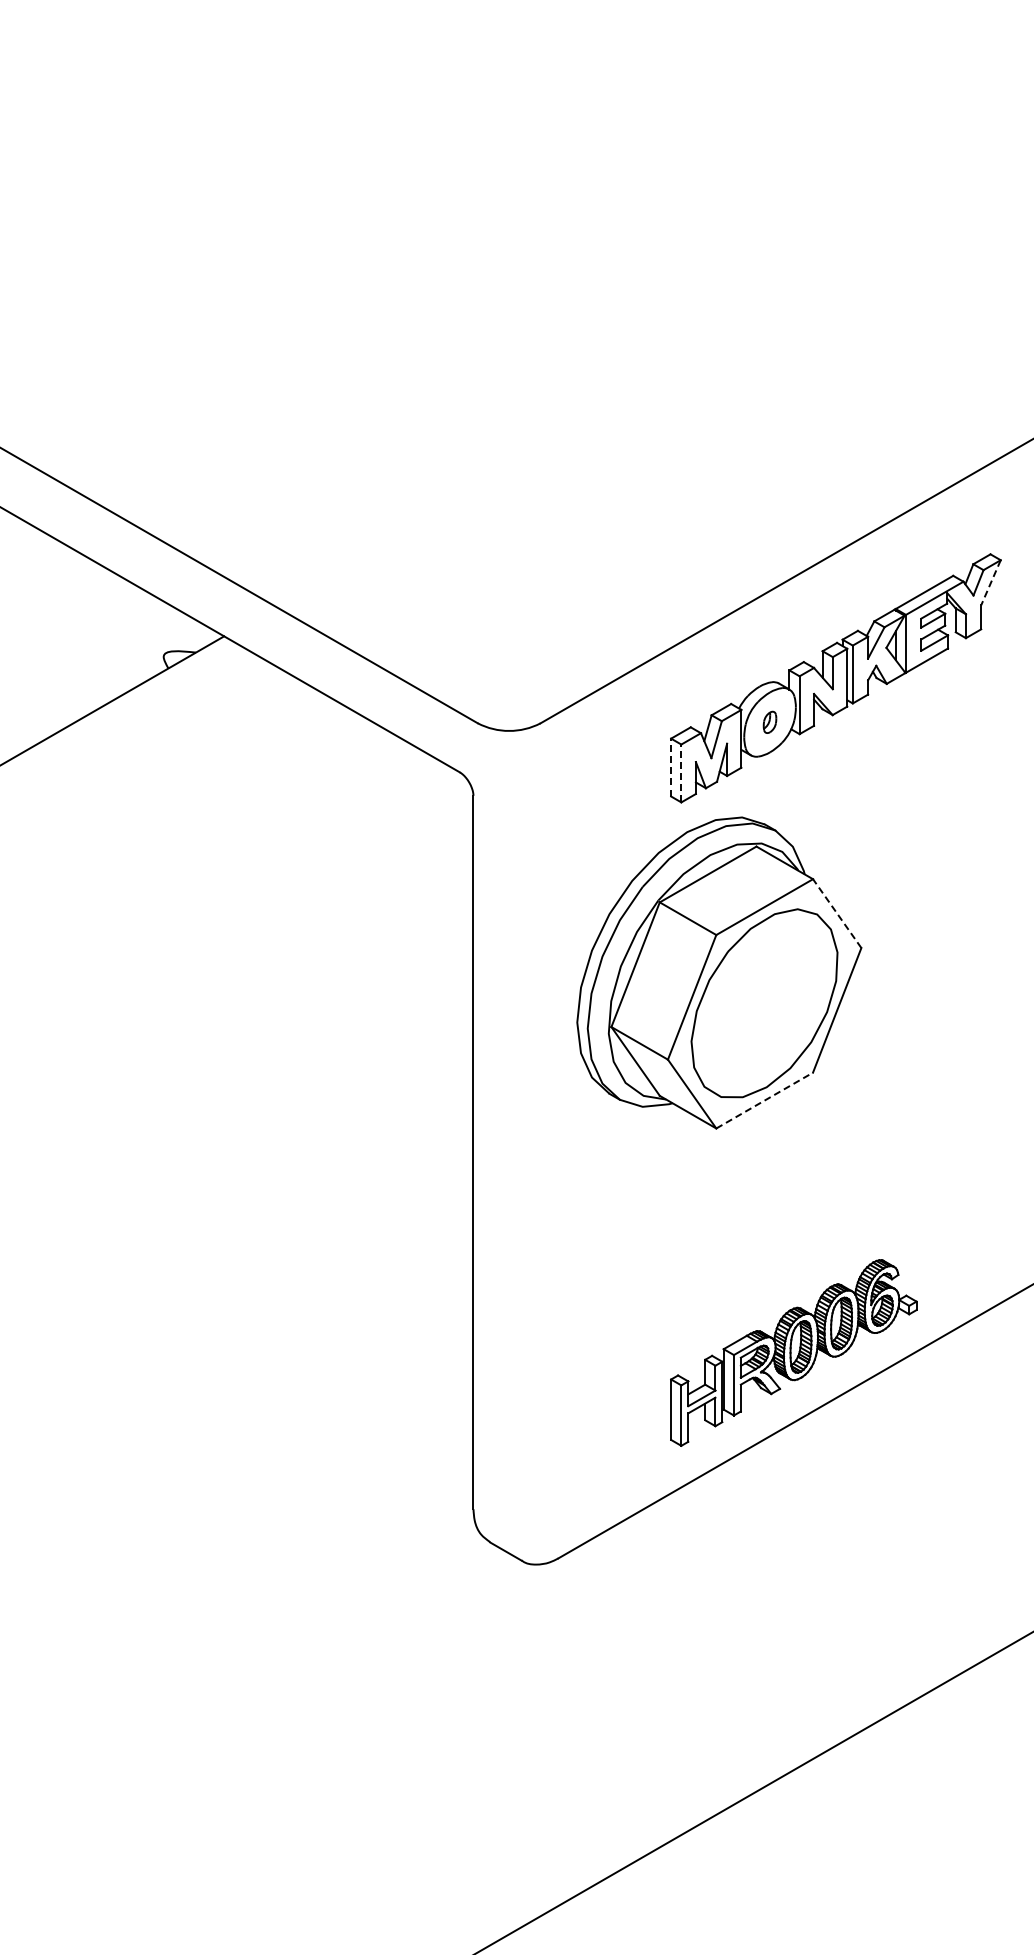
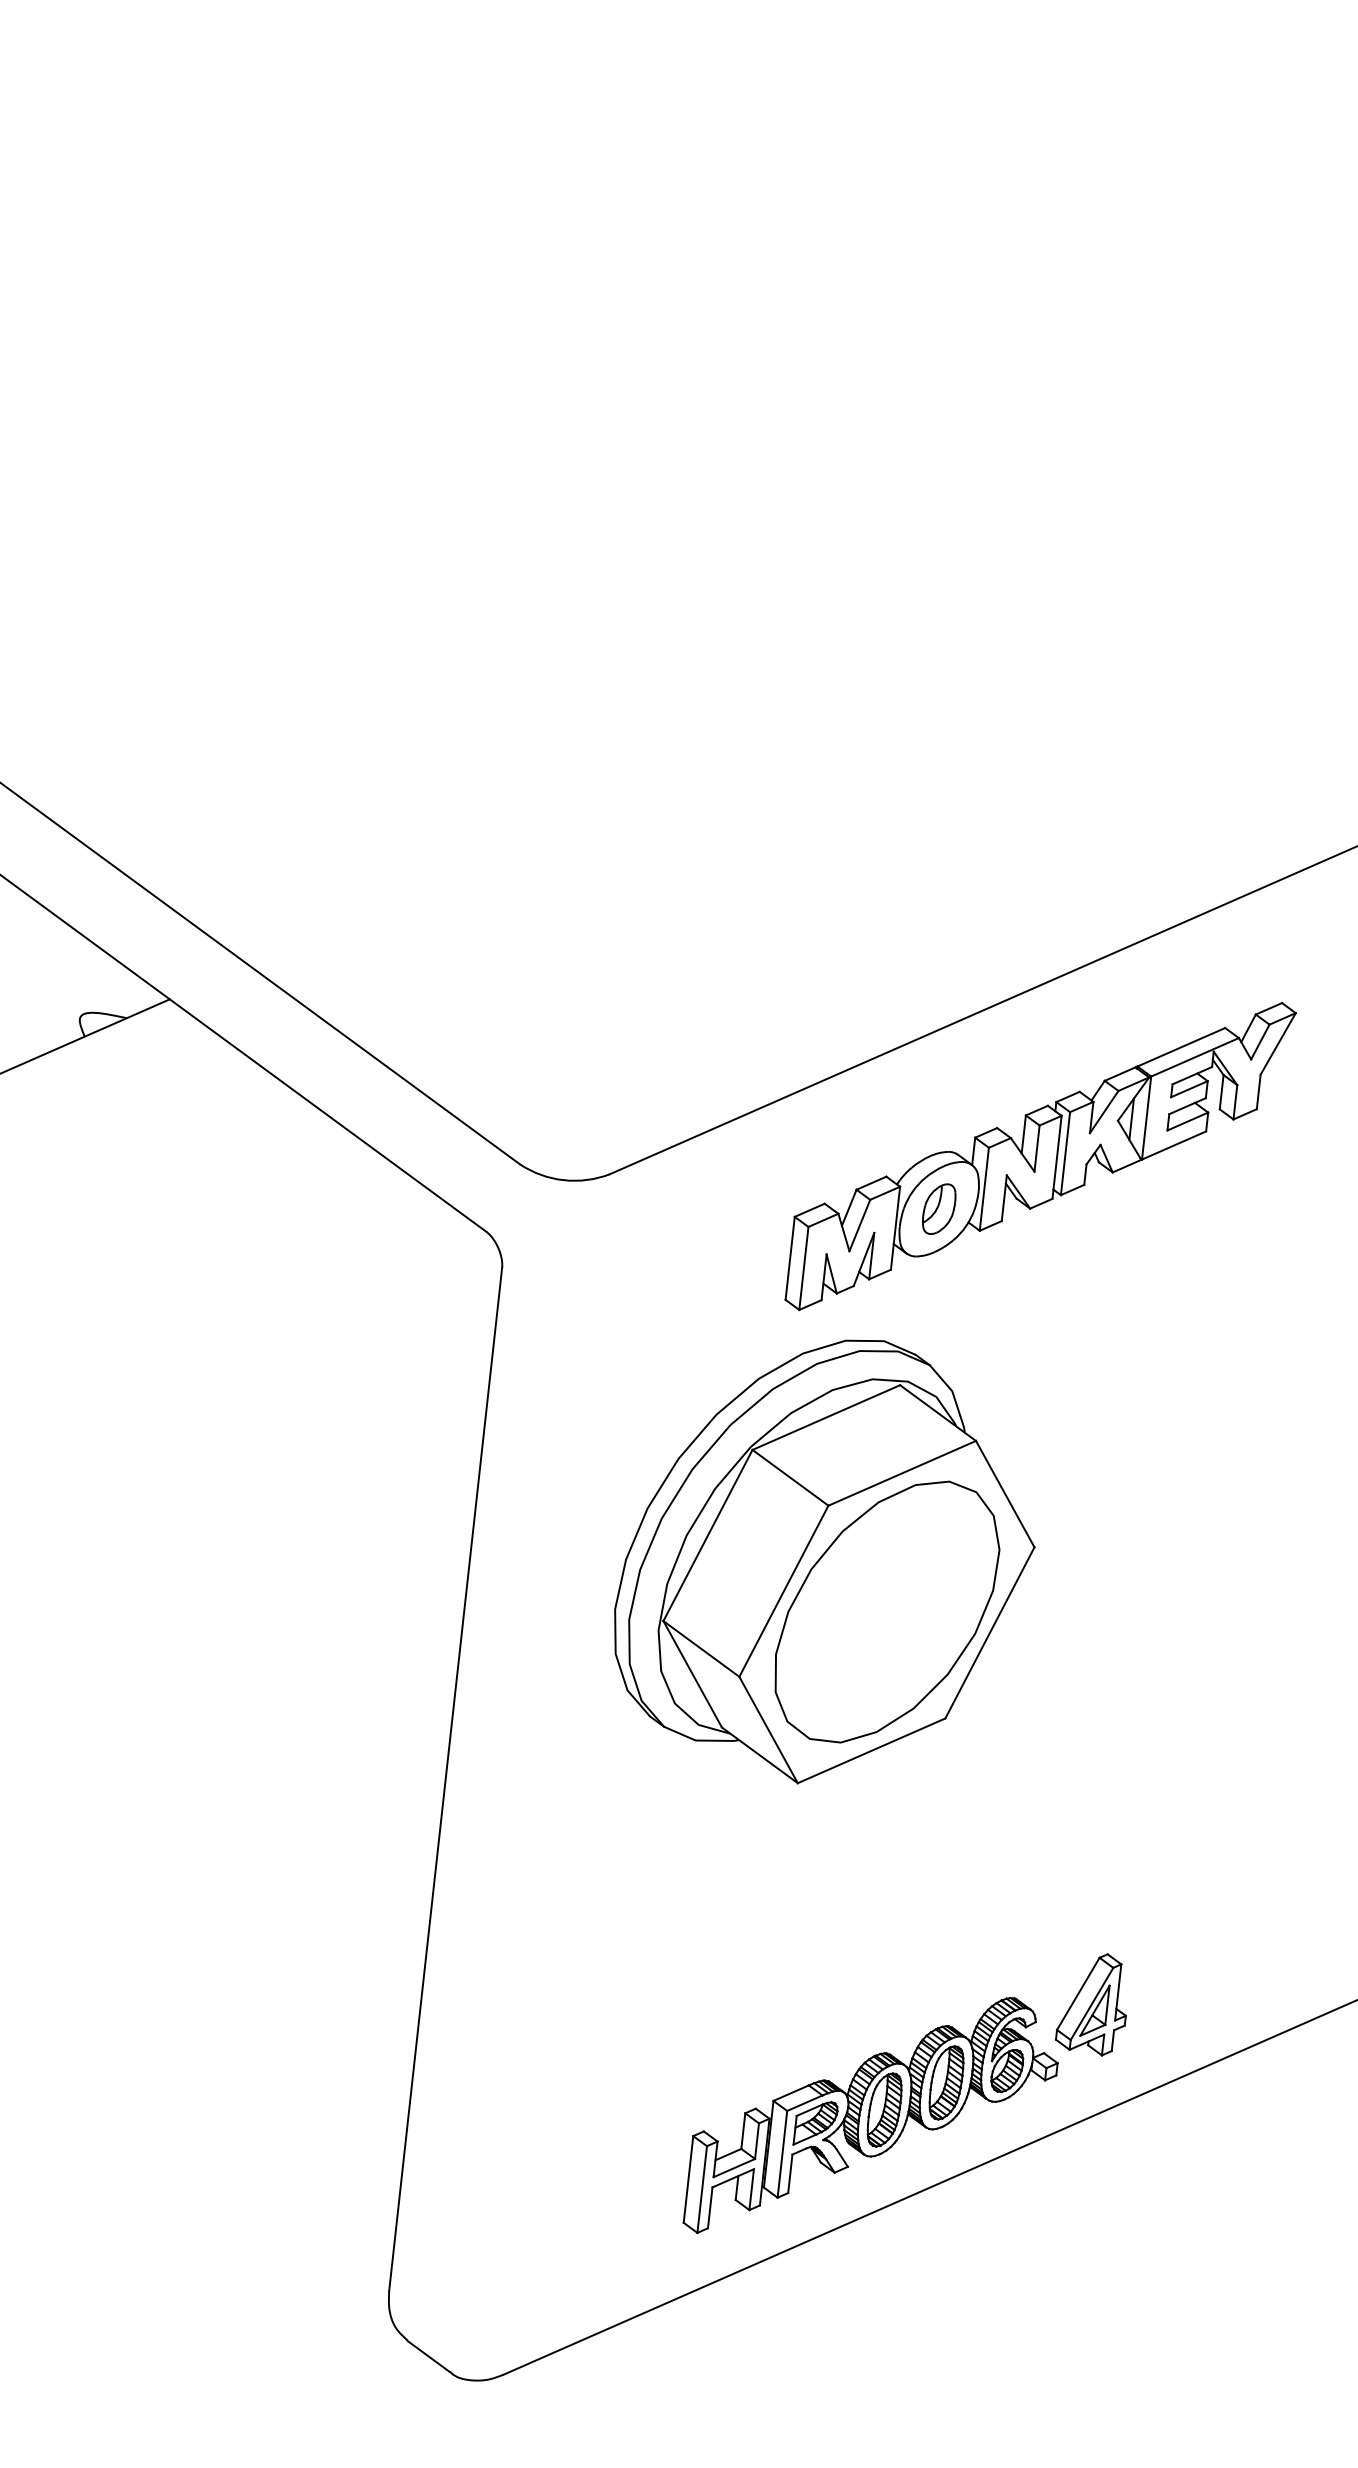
line: (990, 582) -> (1277, 1043), dashed -> solid
part: (769, 722) -> (938, 1209), size x1.67
line: (671, 767) -> (790, 1258), dashed -> solid
line: (681, 773) -> (804, 1268), dashed -> solid
line: (836, 913) -> (1004, 1493), dashed -> solid
line: (764, 1100) -> (871, 1750), dashed -> solid
part: (936, 1257) -> (1093, 2003), added

